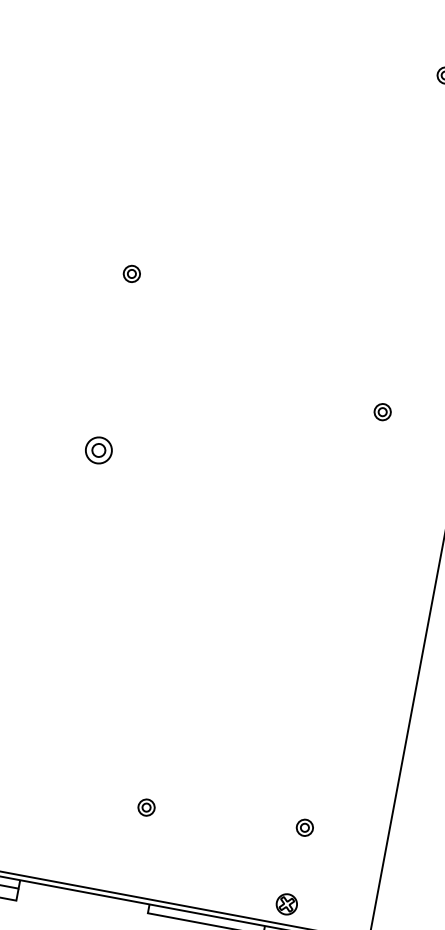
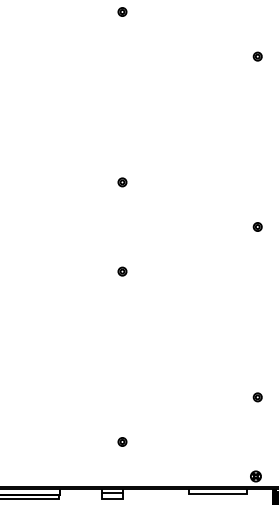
part: (98, 450) -> (122, 271), size x0.62
part: (146, 806) -> (122, 441), moved
part: (304, 827) -> (257, 397), moved

